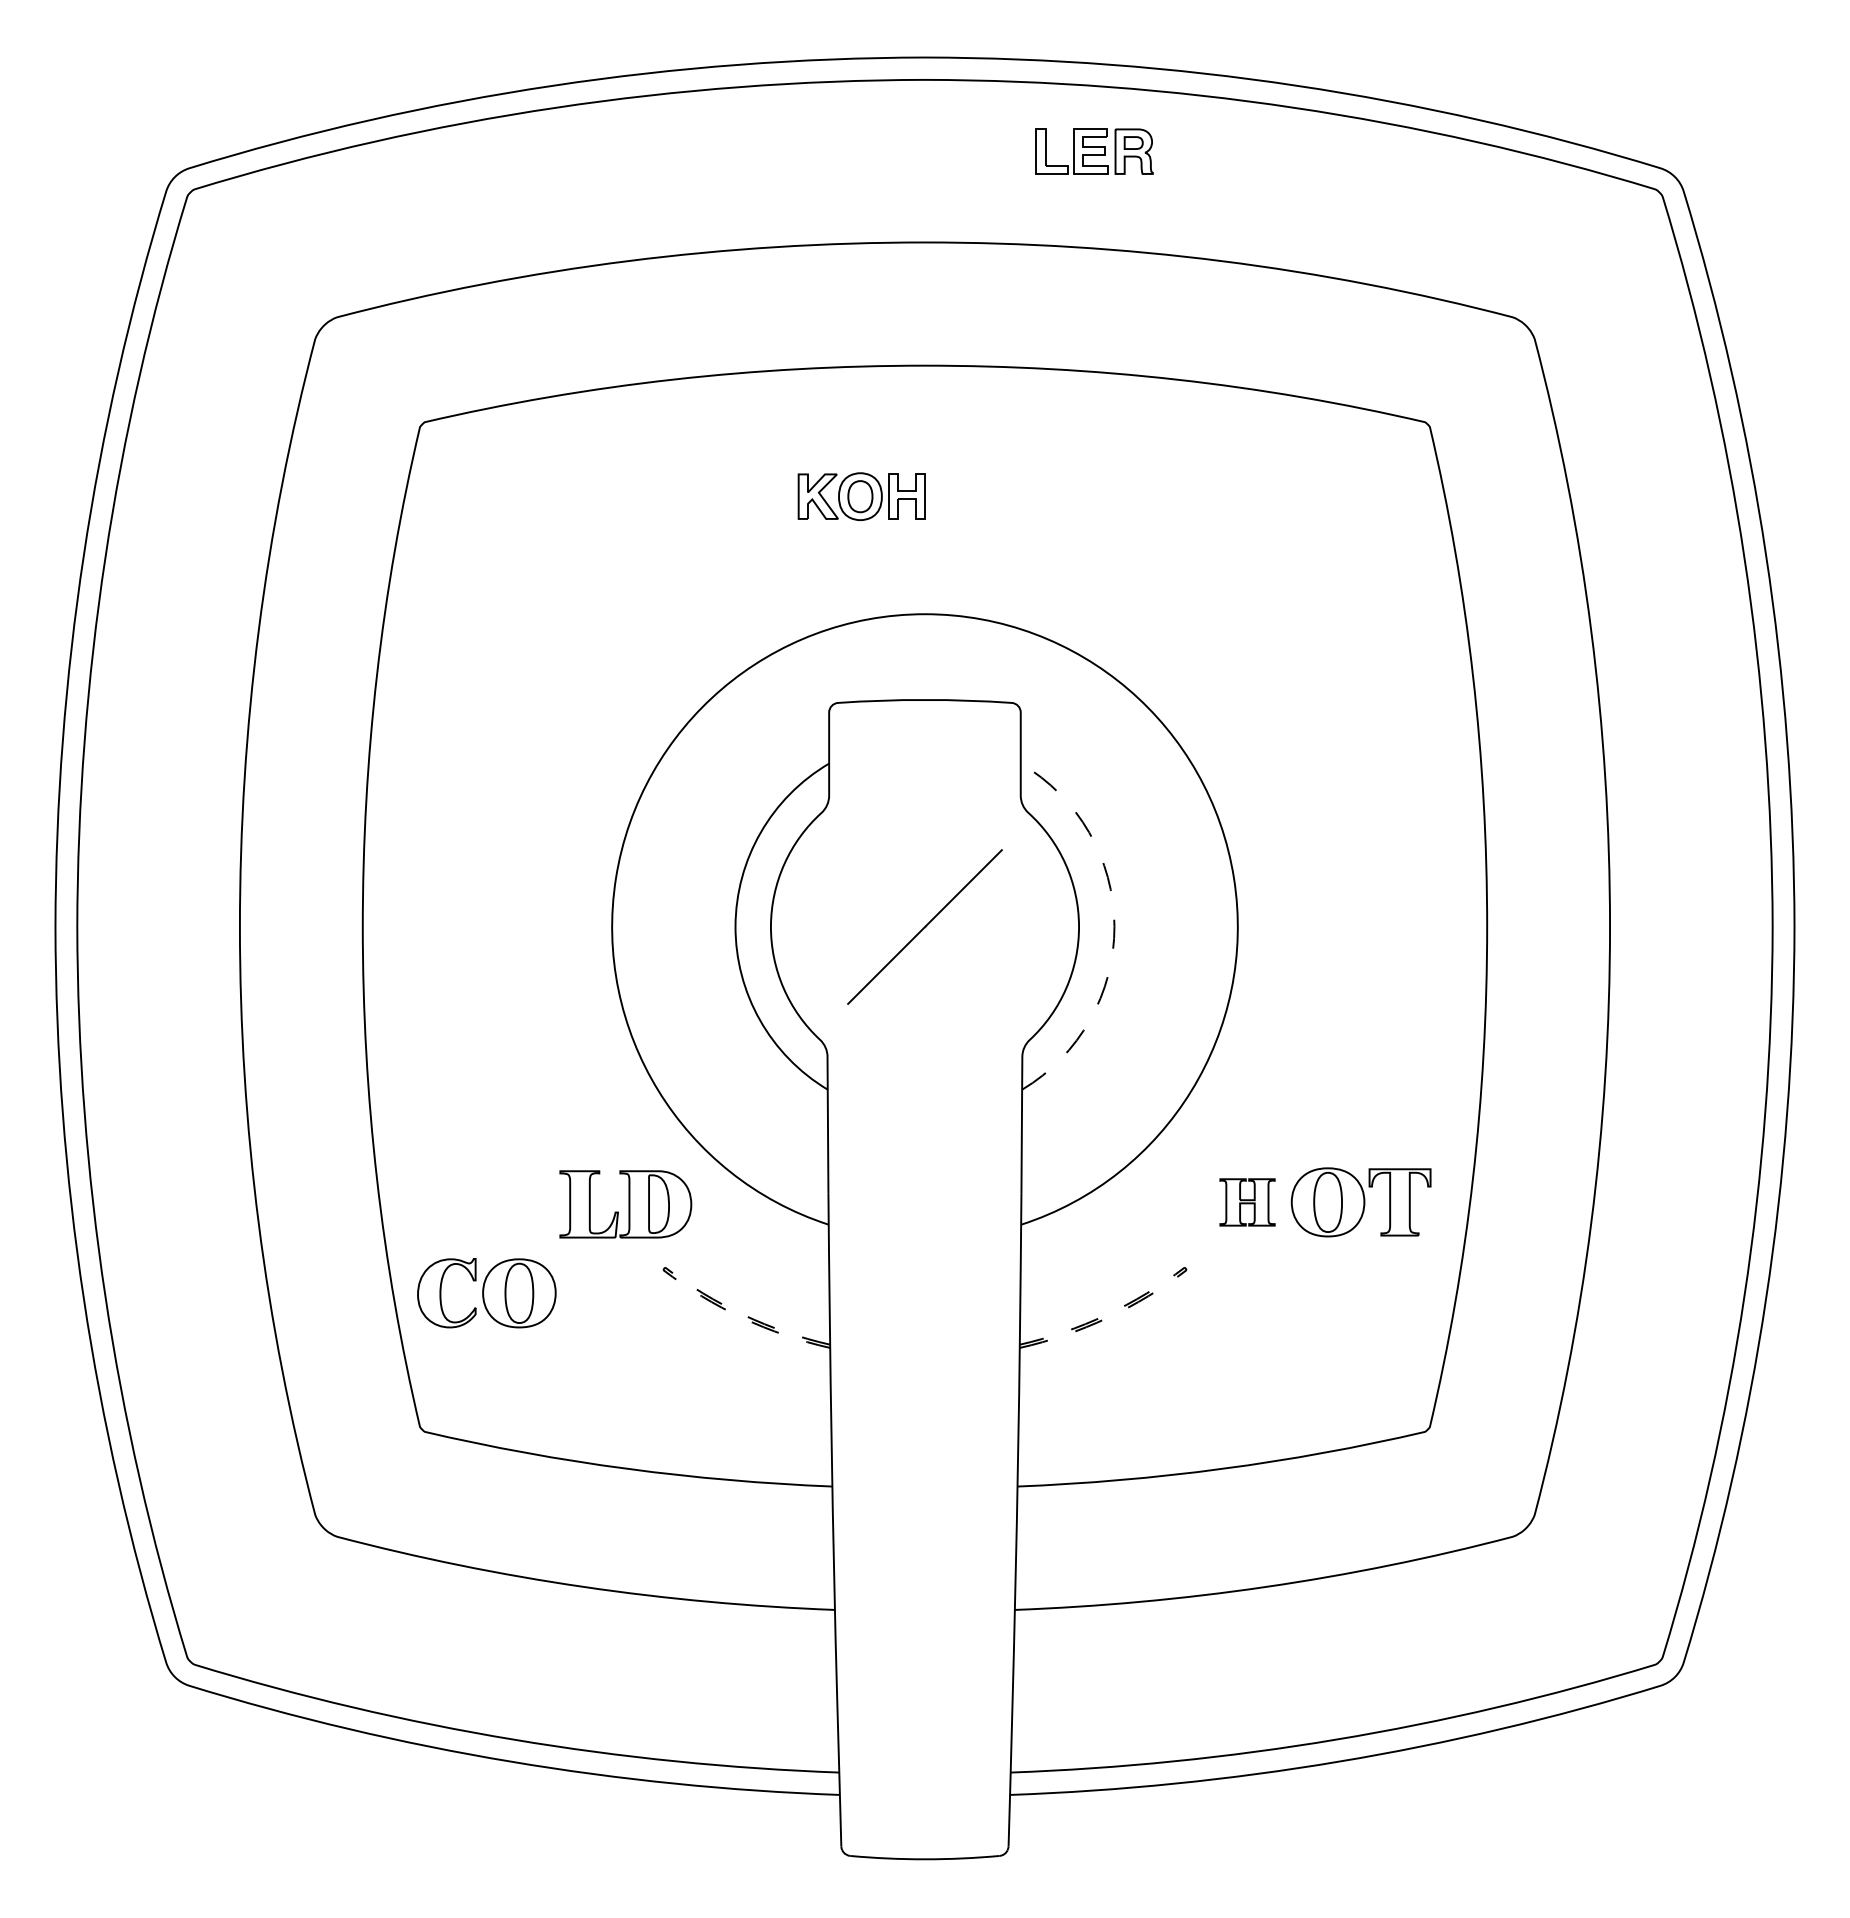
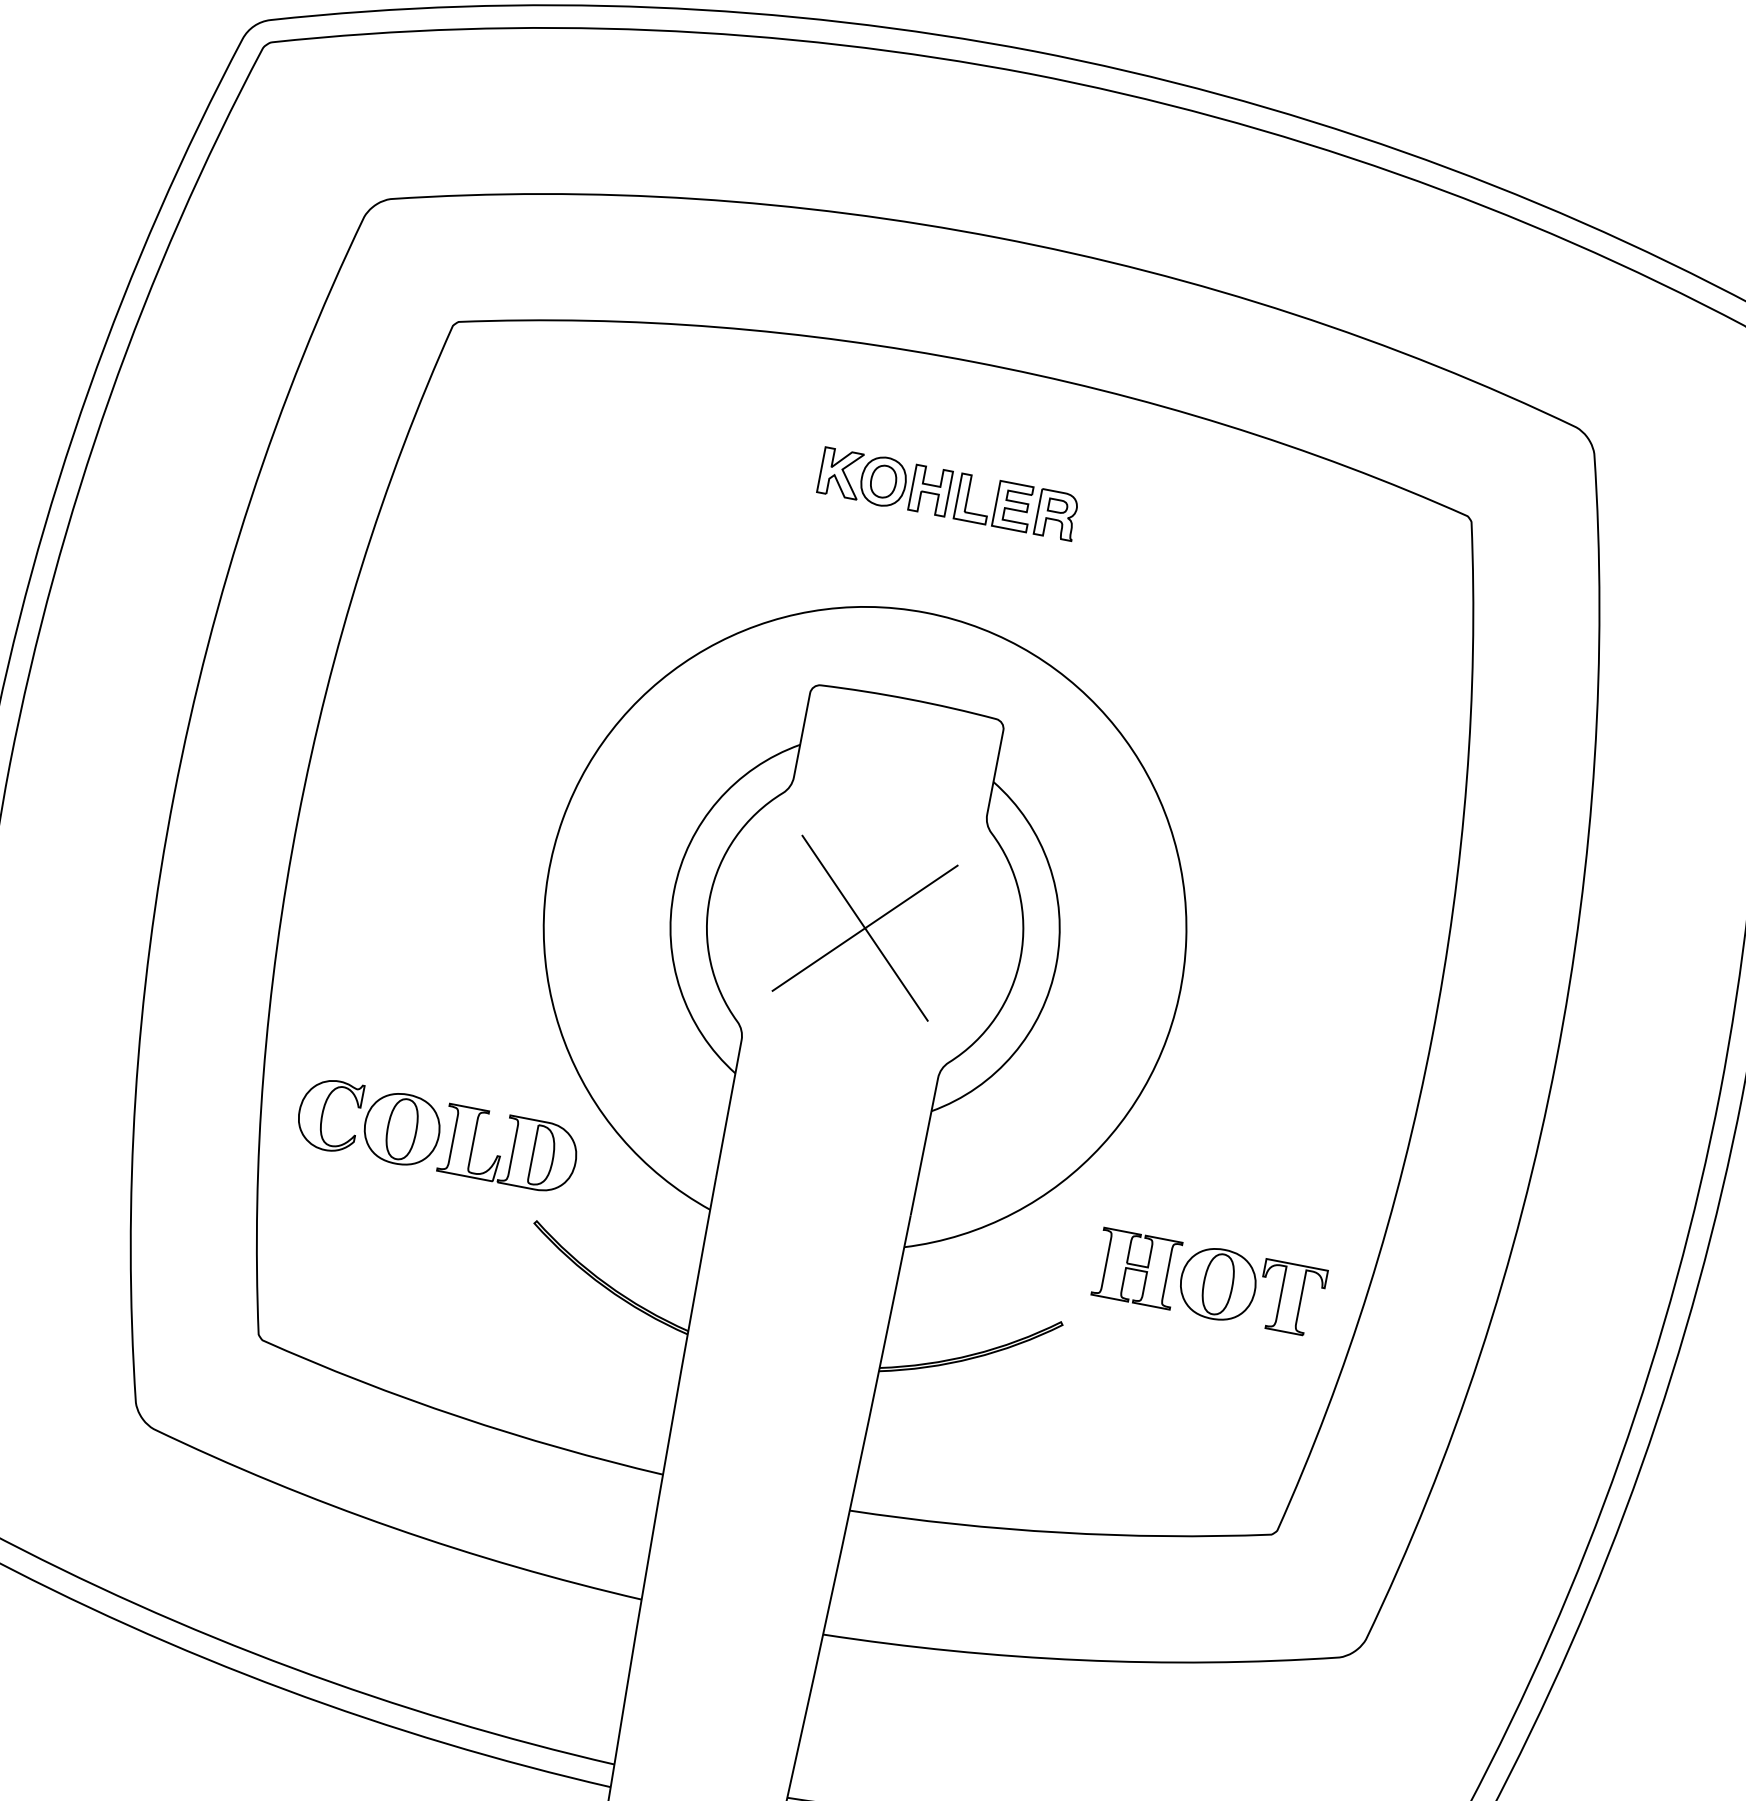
part: (1094, 151) -> (1016, 507), moved
line: (924, 926) -> (864, 927), added
arc: (1114, 926) -> (1056, 964), dashed -> solid
part: (1247, 1202) -> (1136, 1268), size x1.43
line: (664, 1268) -> (536, 1222), dashed -> solid
line: (1185, 1268) -> (1061, 1323), dashed -> solid
part: (486, 1293) -> (368, 1122), moved

